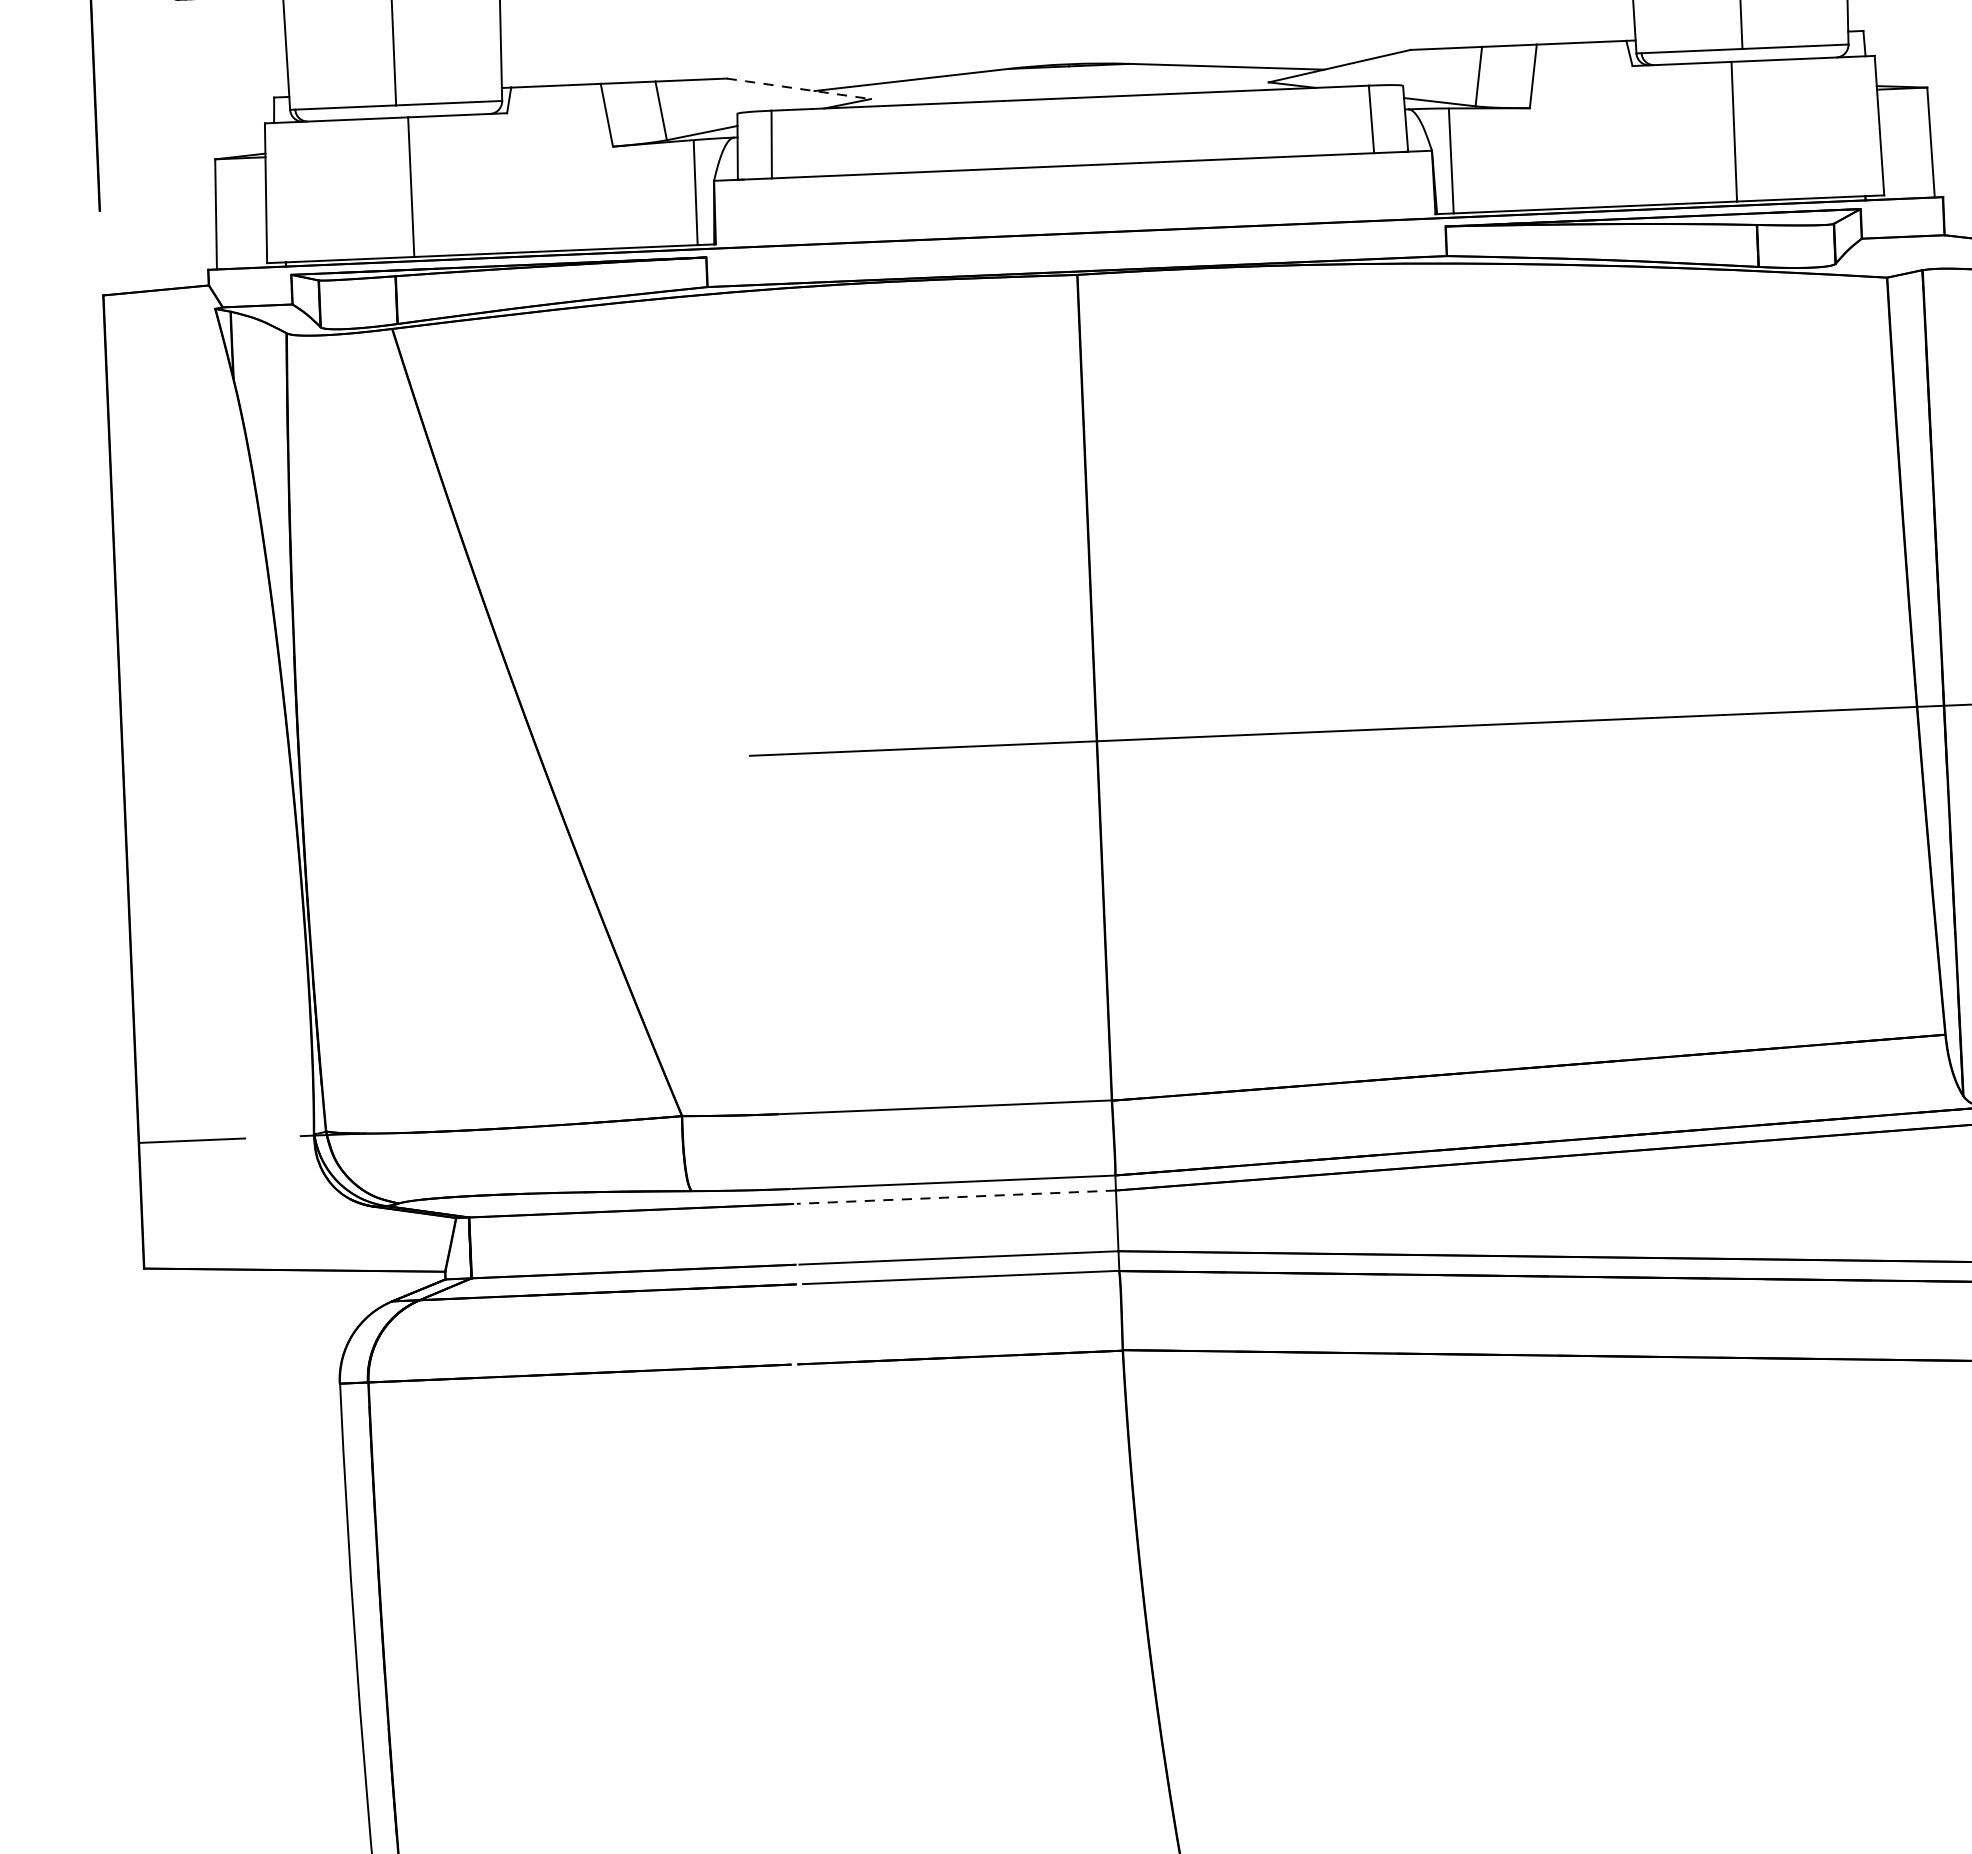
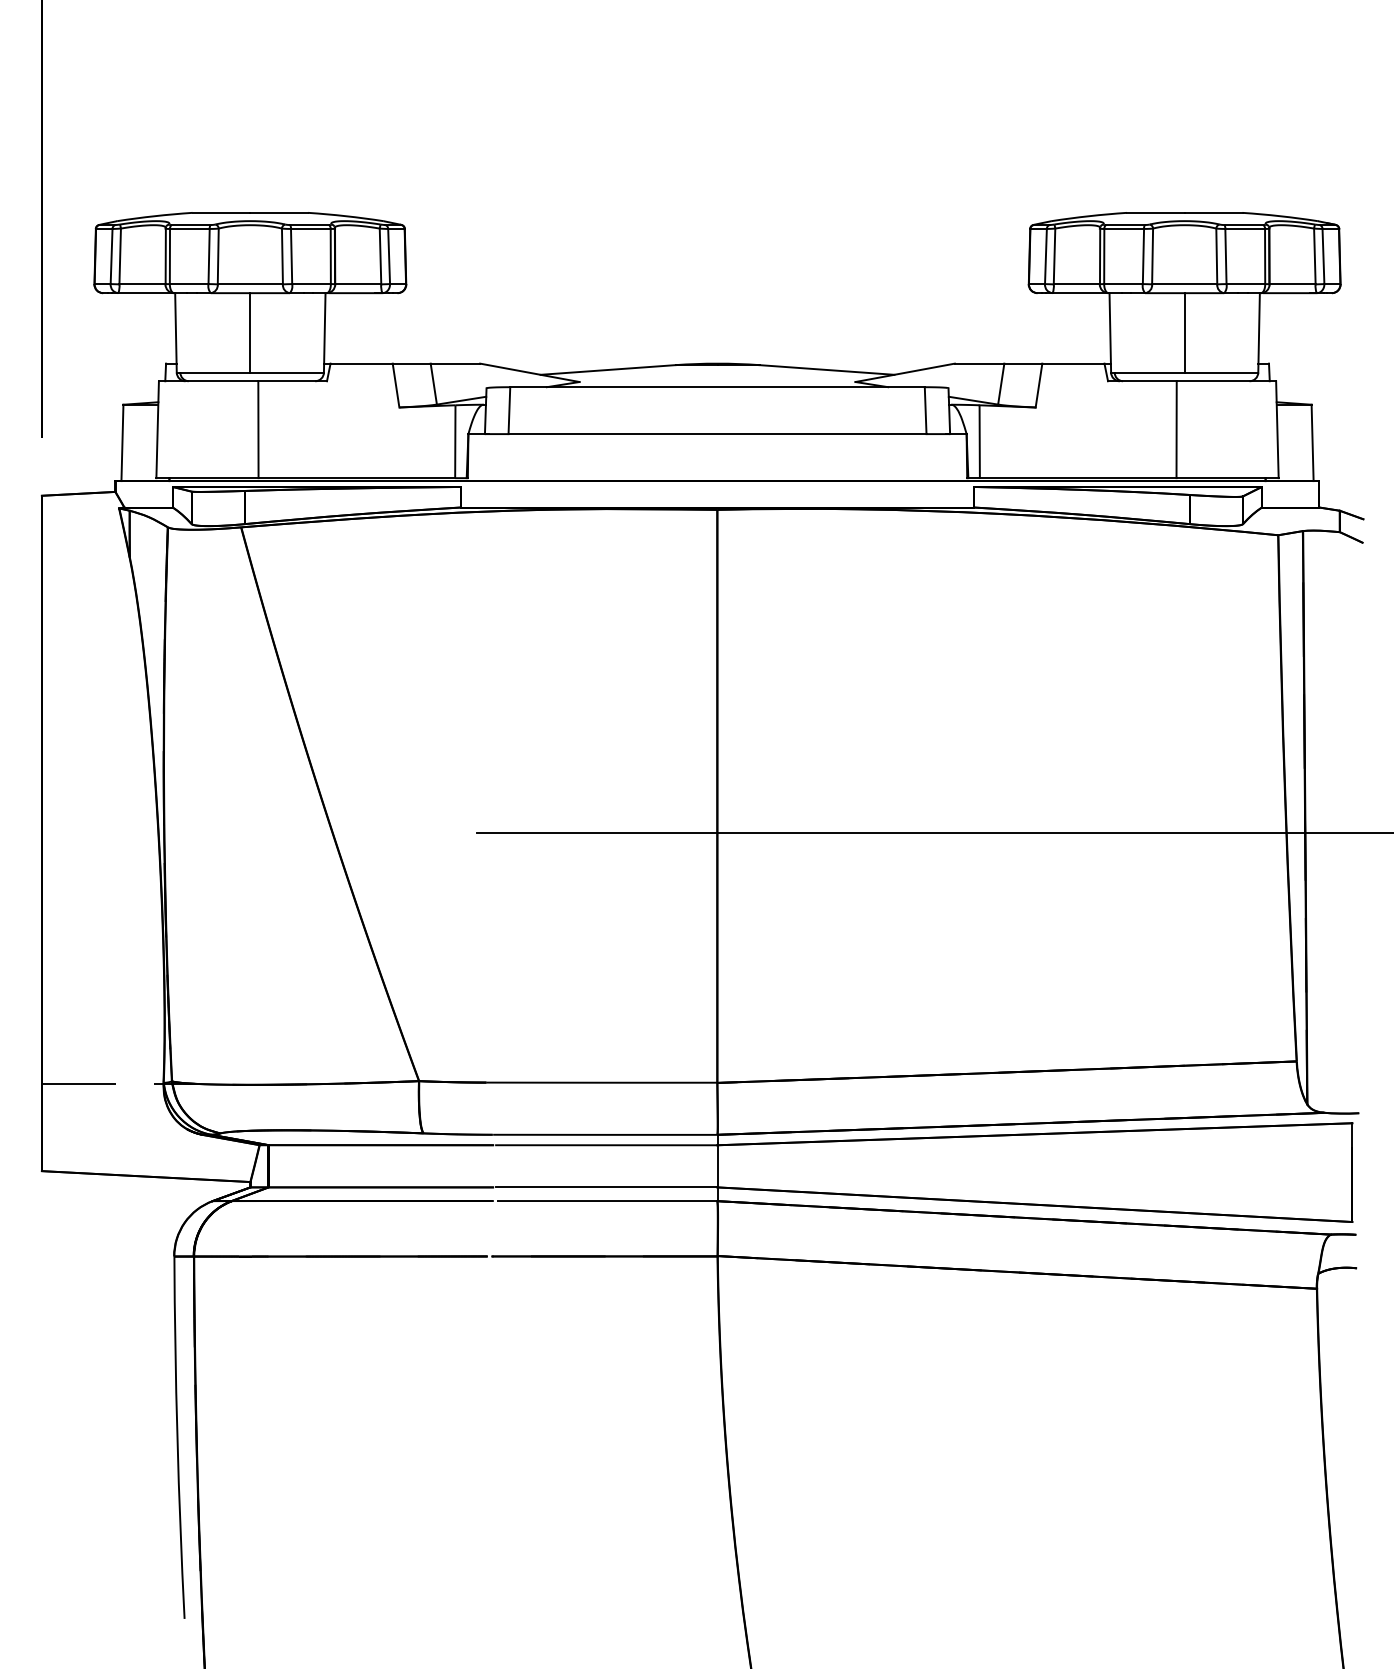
line: (798, 88) -> (529, 372), dashed -> solid
line: (955, 1197) -> (606, 1145), dashed -> solid

